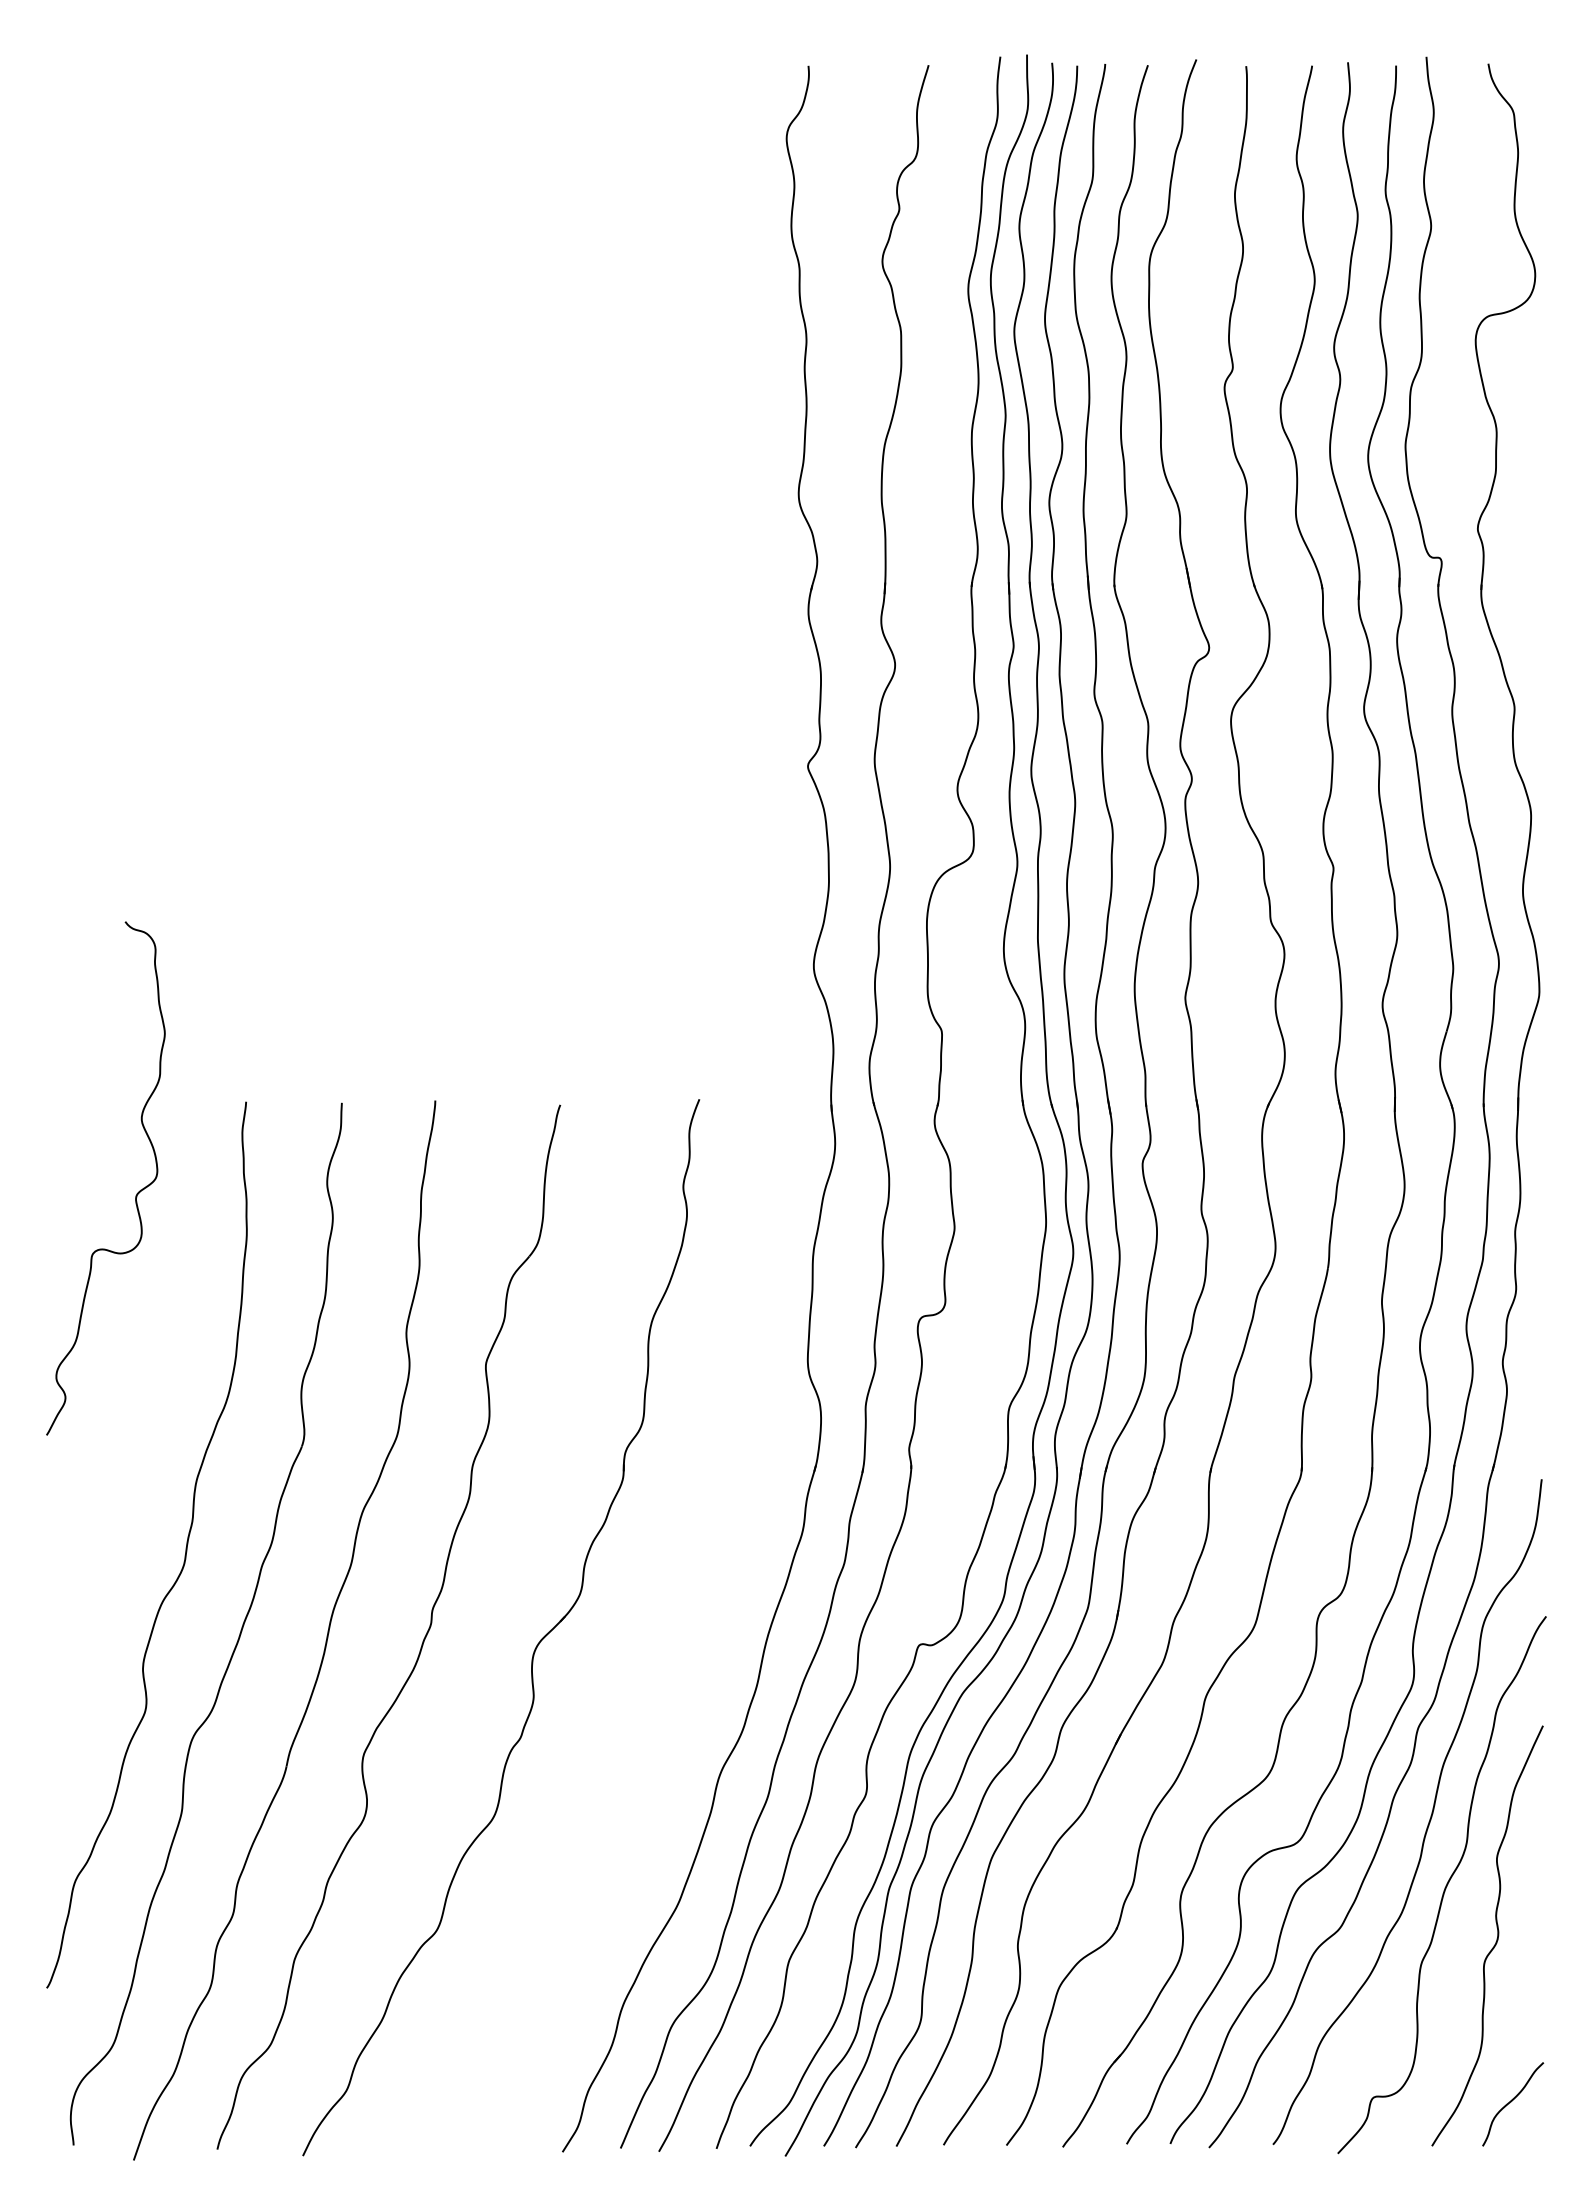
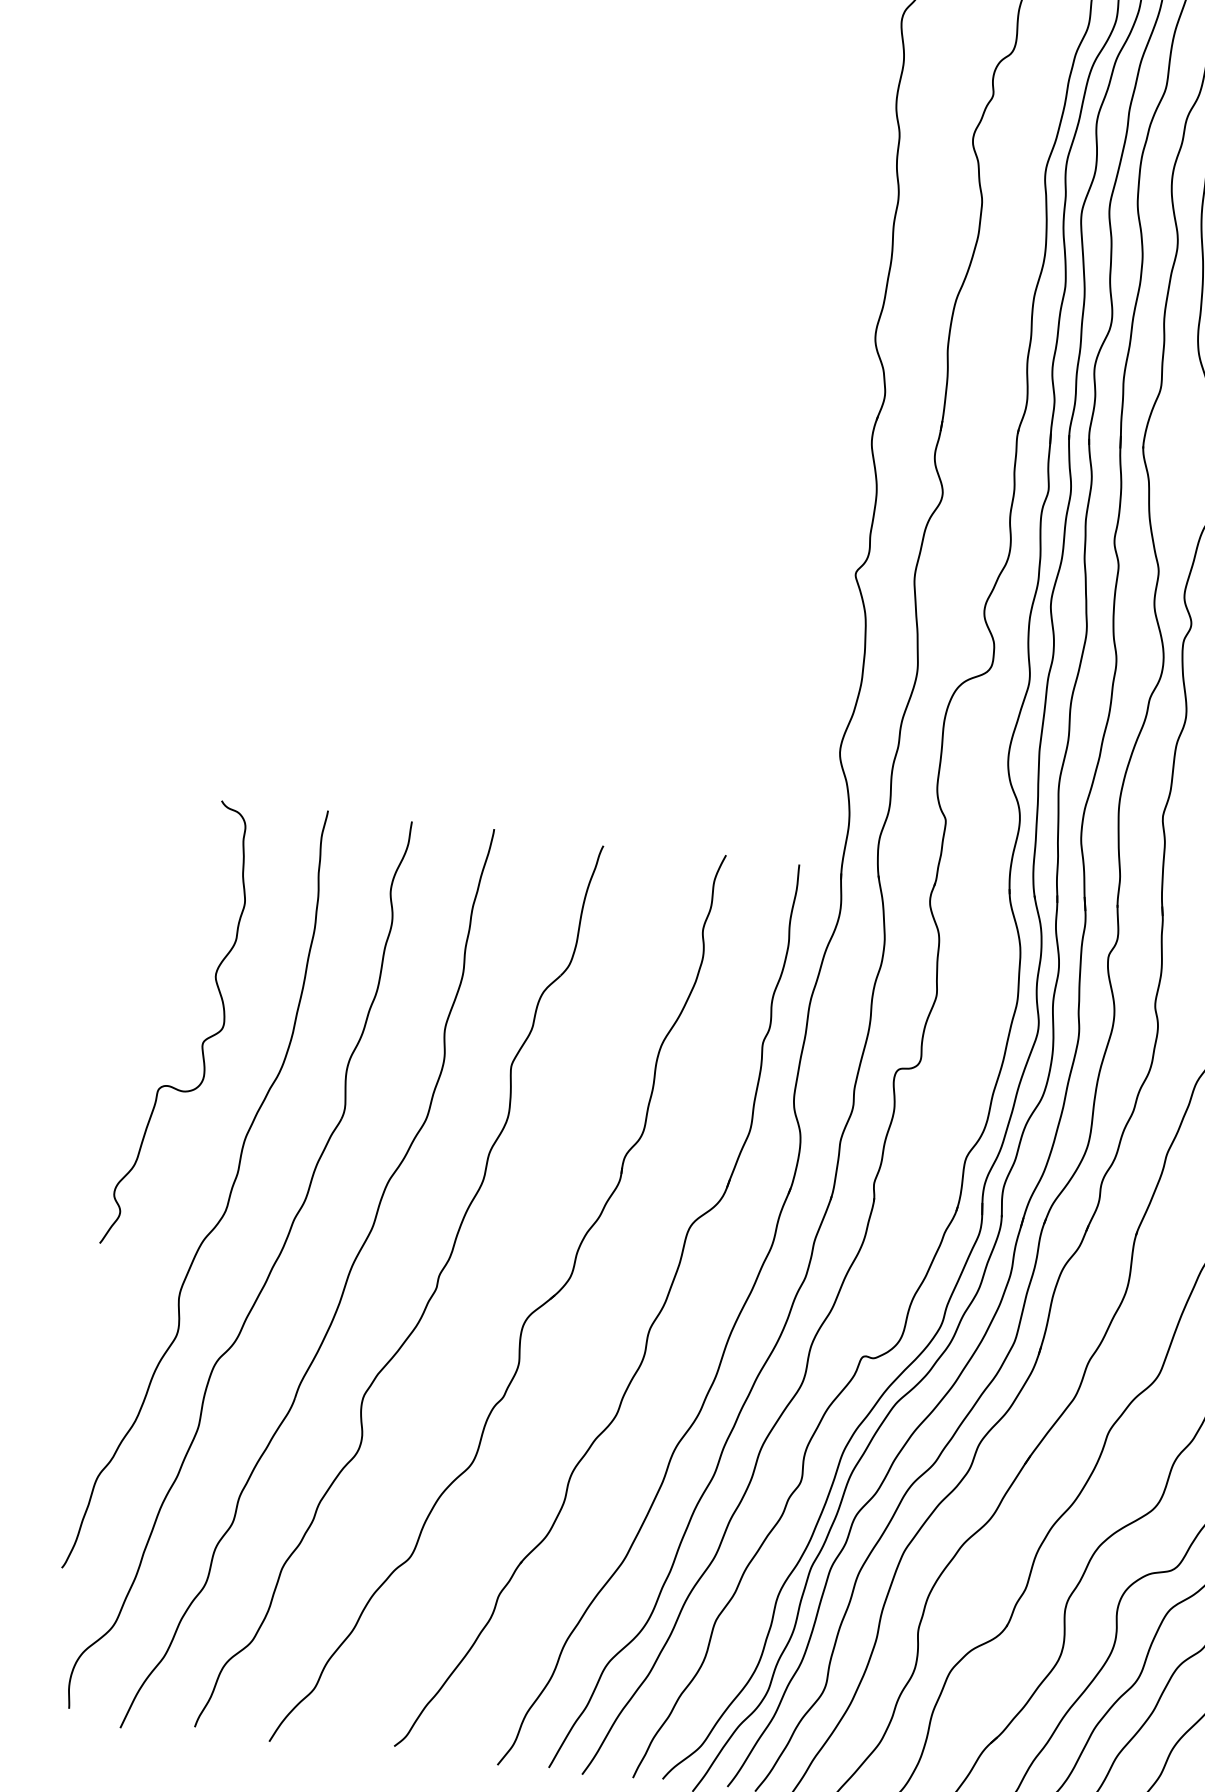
curve: (136, 1193) -> (203, 1040), moved
part: (675, 1641) -> (649, 1328), added

